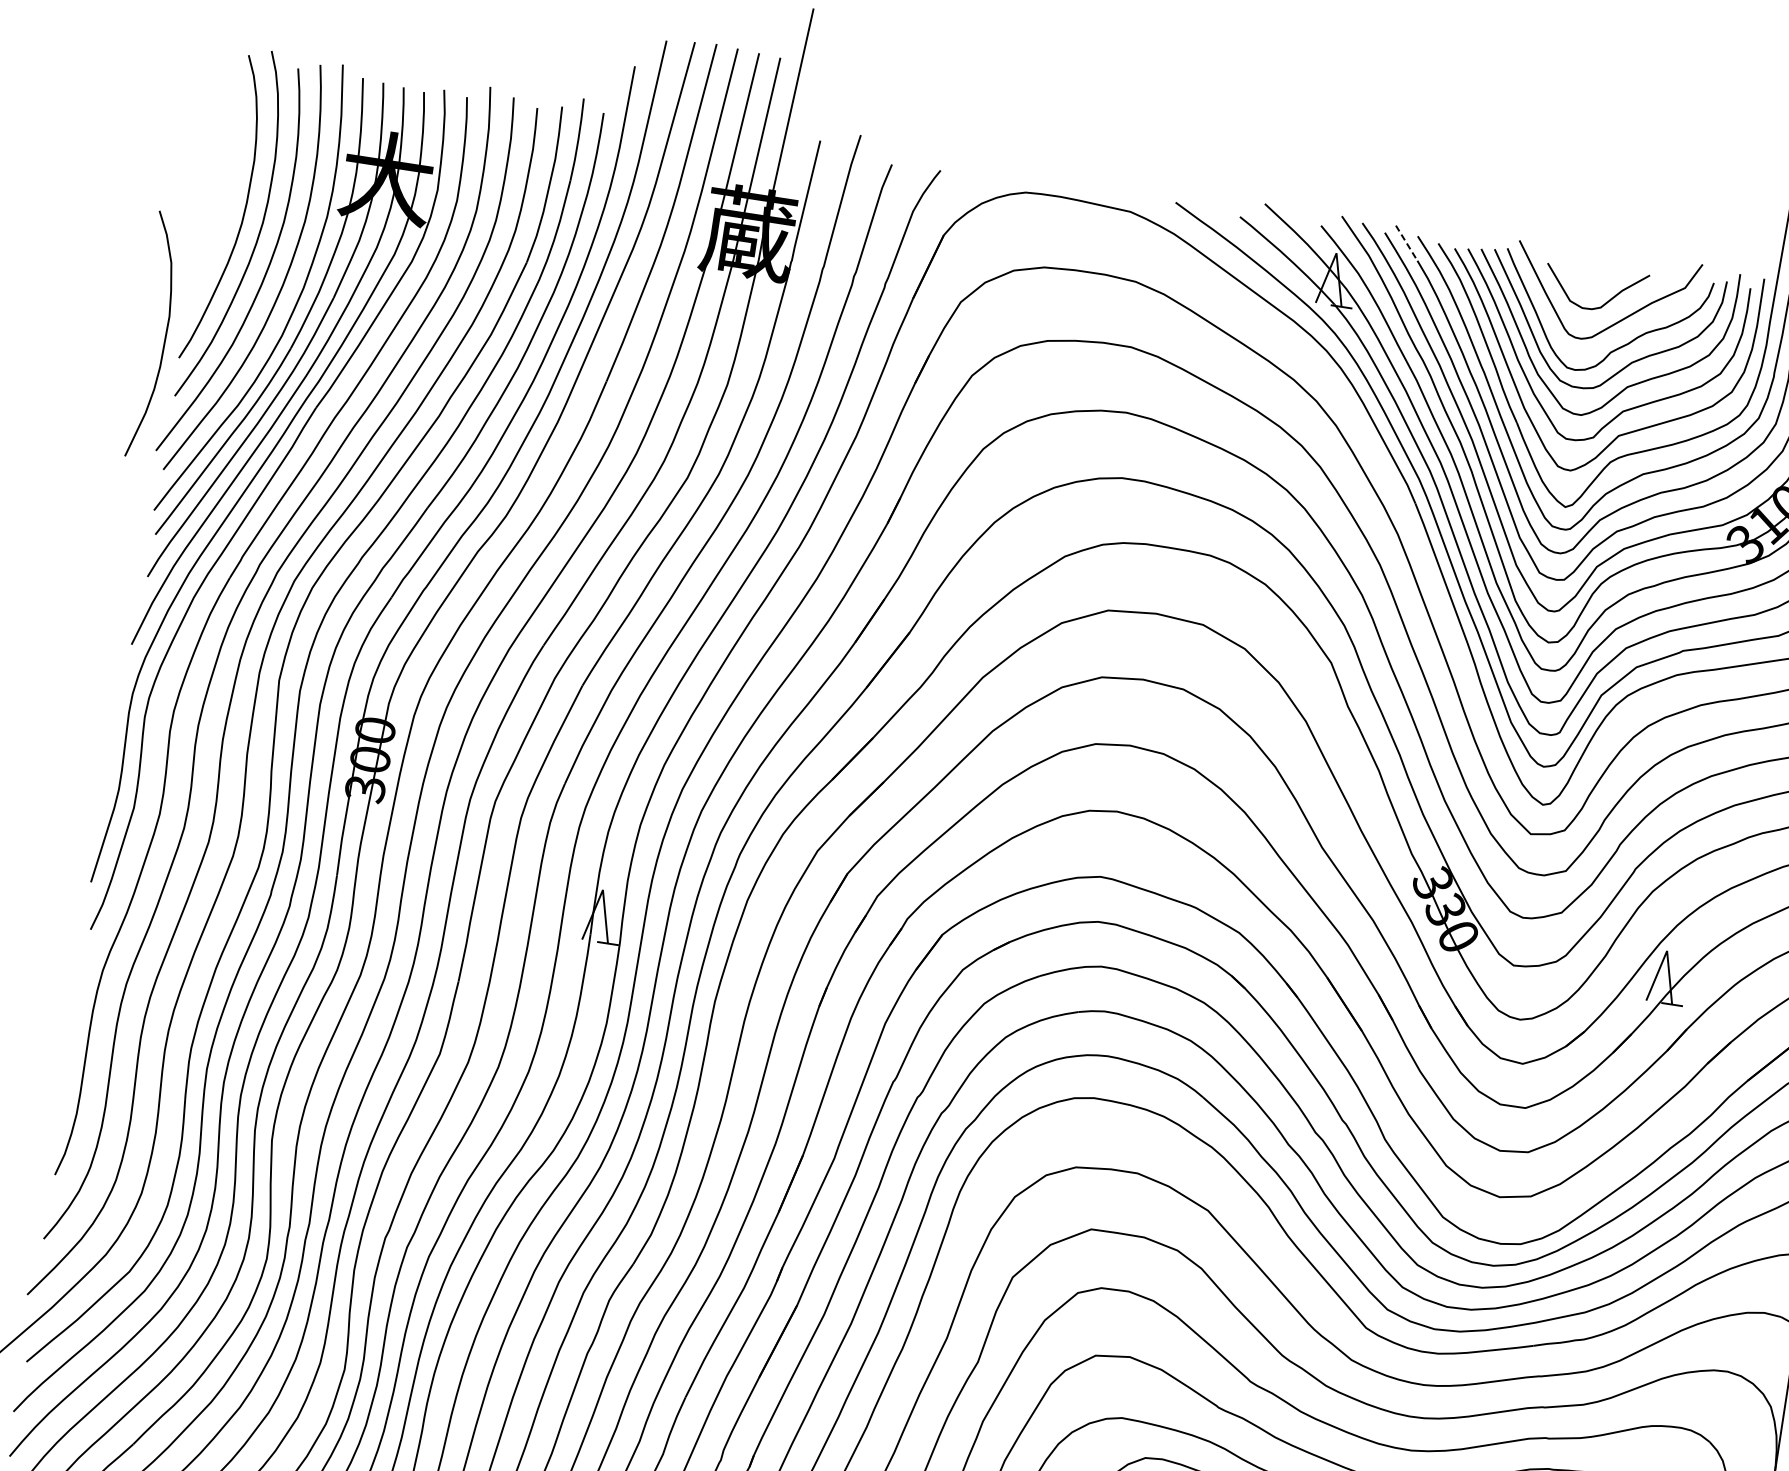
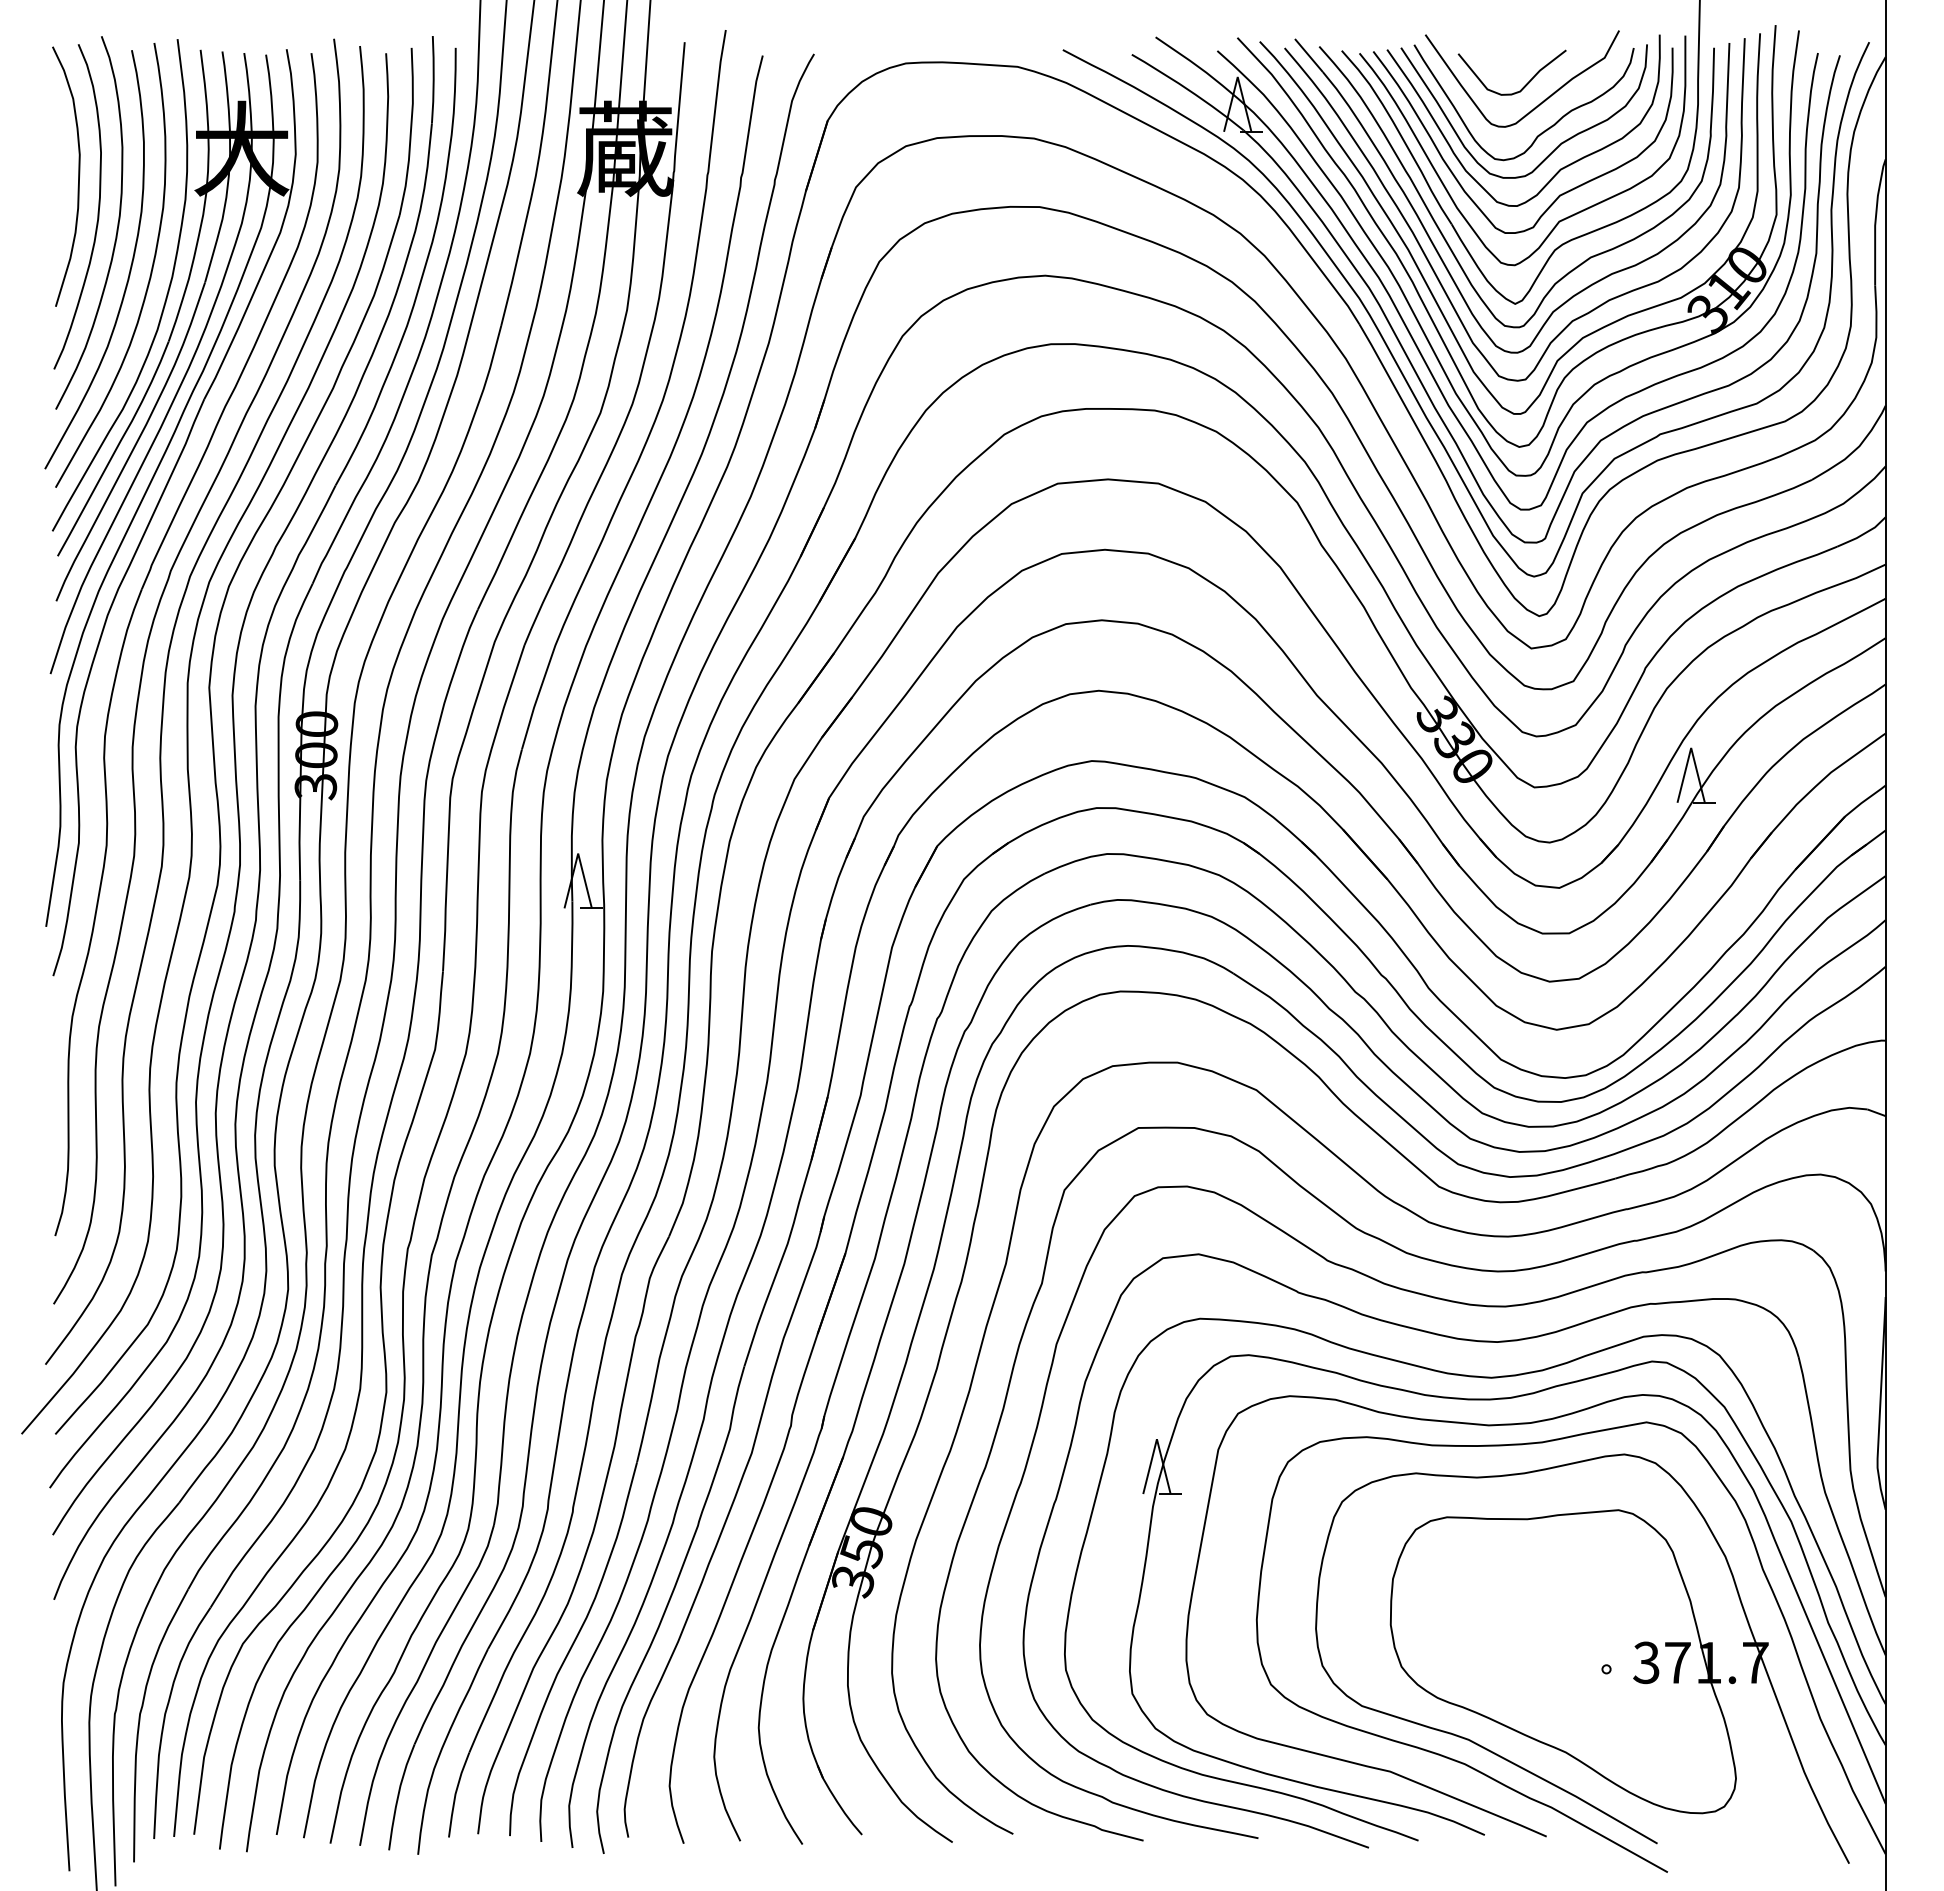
line: (1406, 243) -> (1308, 55), dashed -> solid
curve: (165, 336) -> (78, 176), moved

